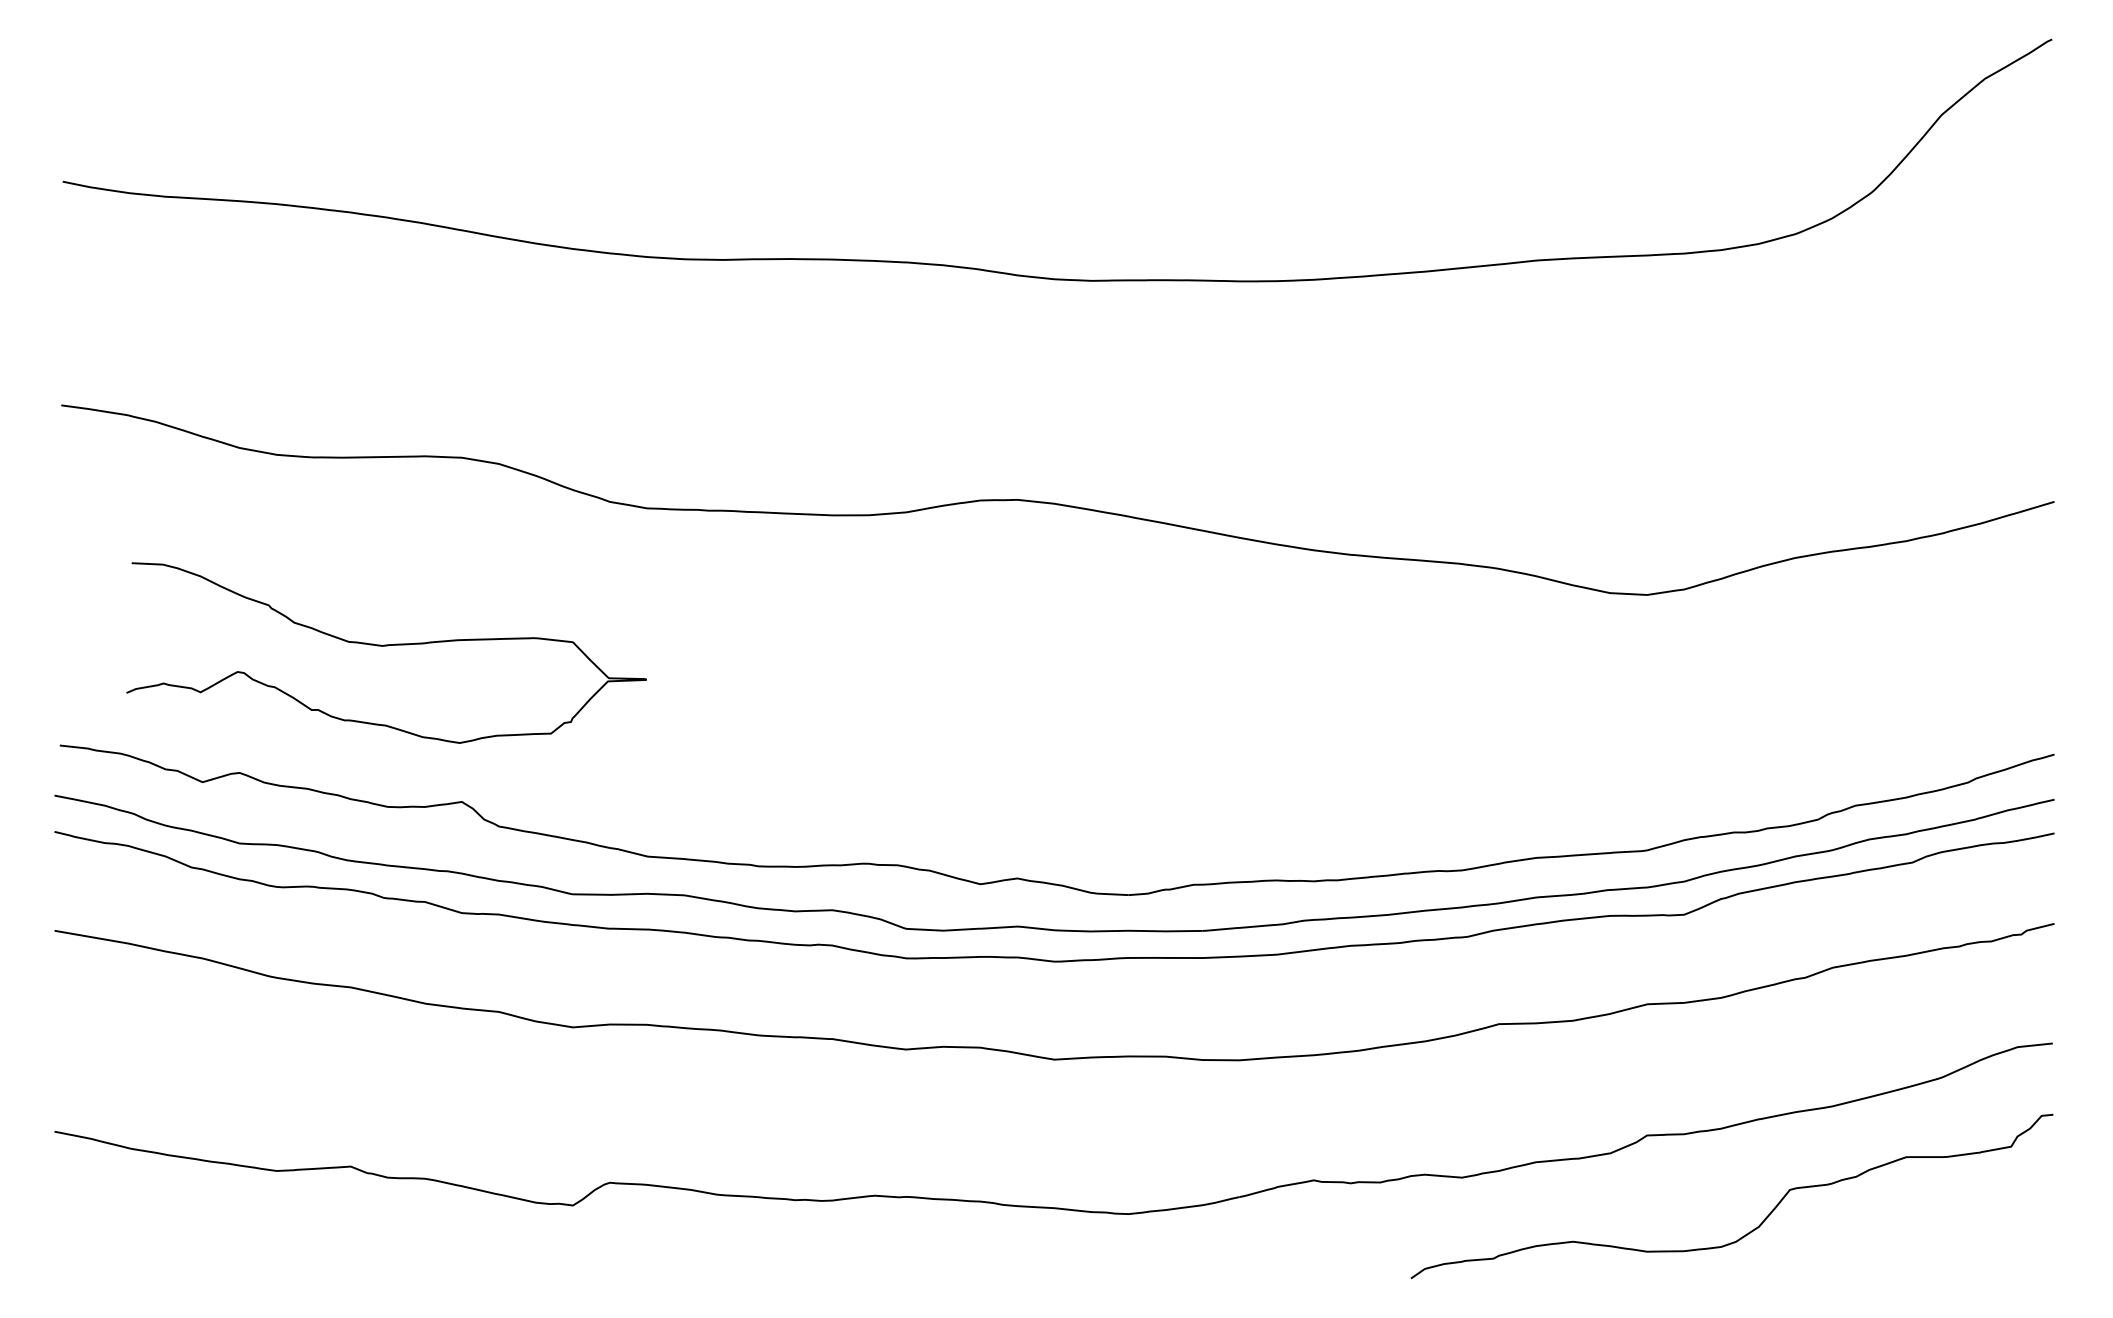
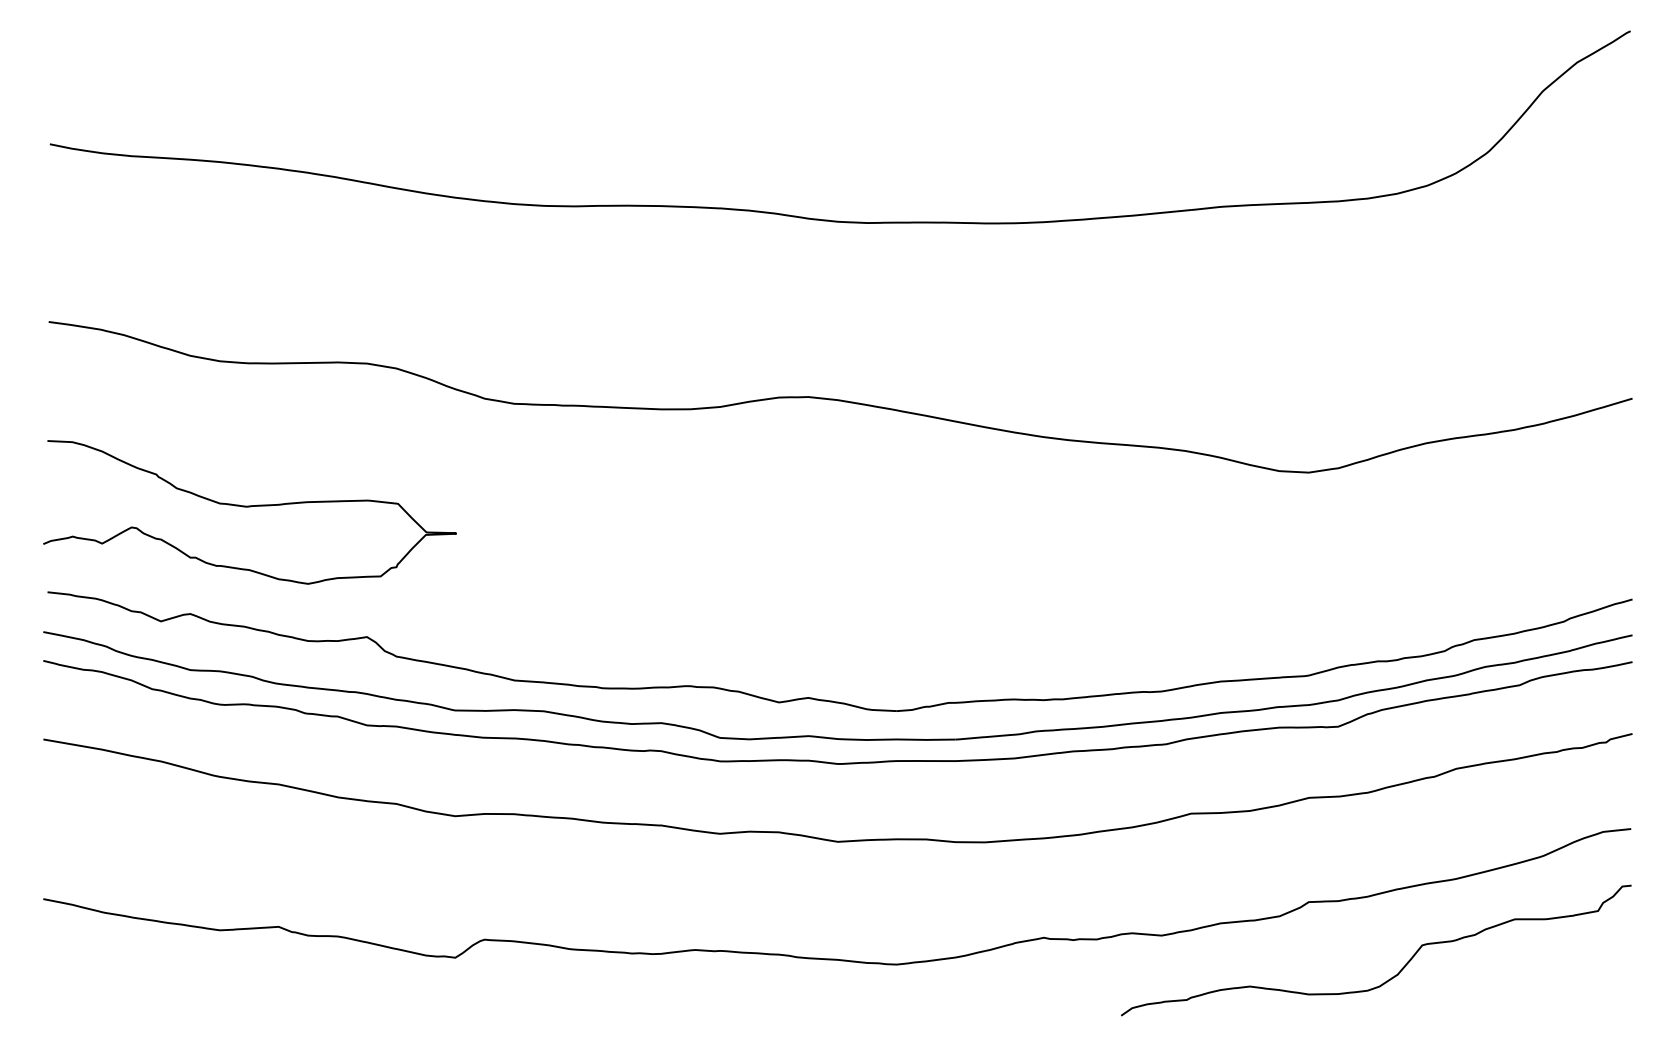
curve: (386, 646) -> (249, 507), moved

